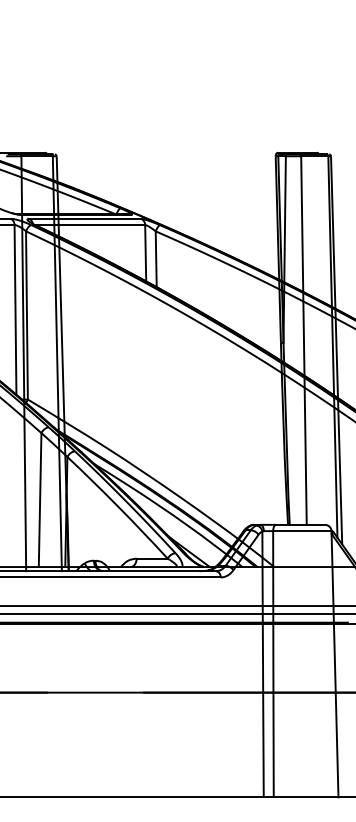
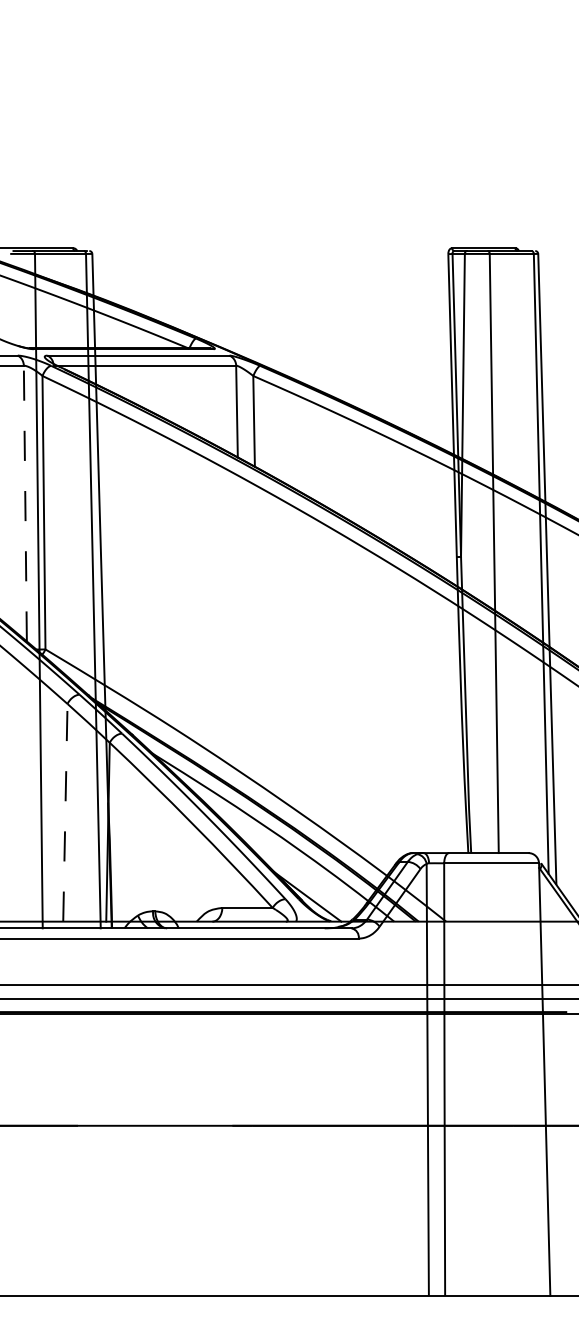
line: (15, 309) -> (25, 503), solid -> dashed
line: (40, 500) -> (65, 813), solid -> dashed

